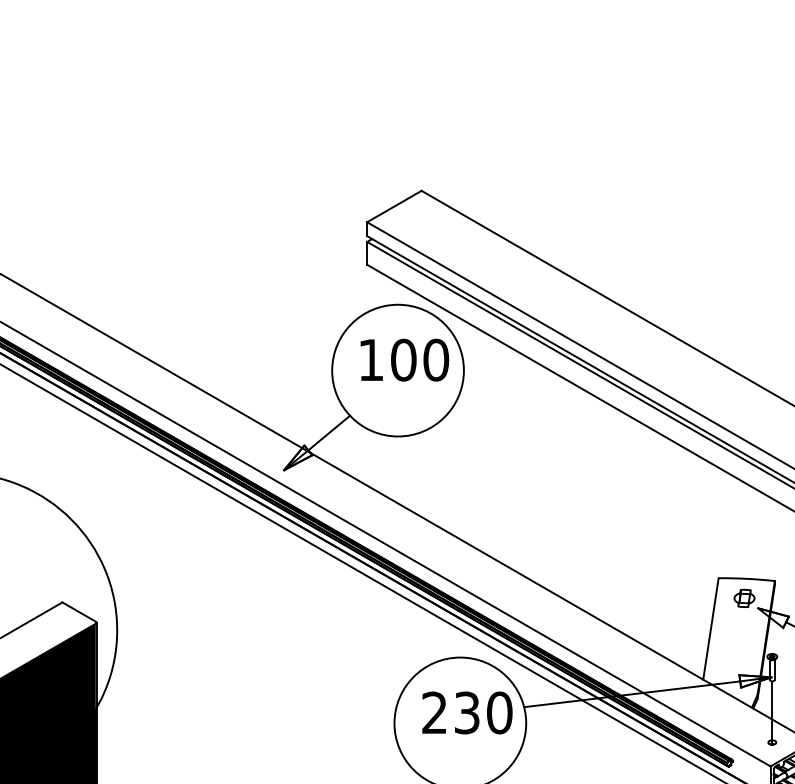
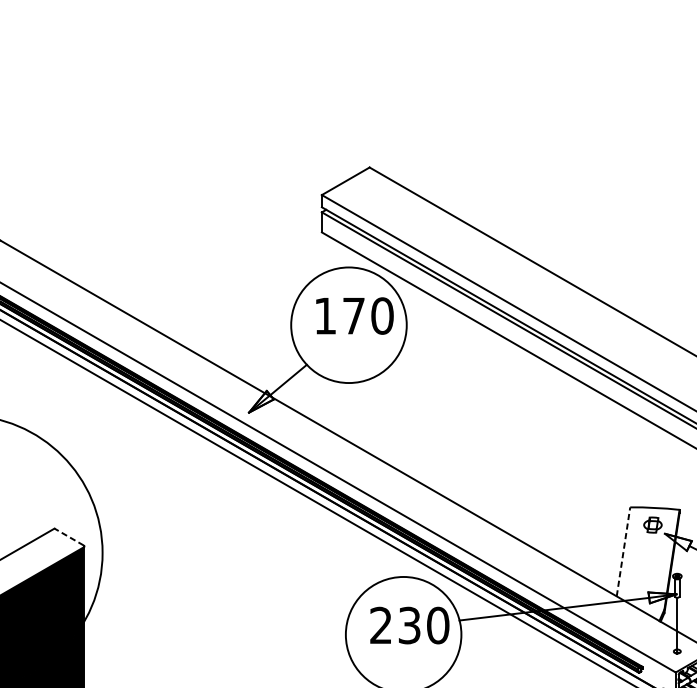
text: (403, 359) -> (353, 315), 100 -> 170
line: (78, 611) -> (68, 536), solid -> dashed
line: (711, 628) -> (623, 551), solid -> dashed

